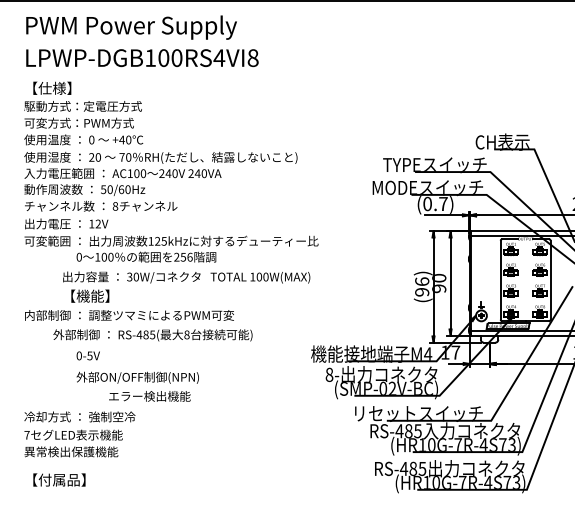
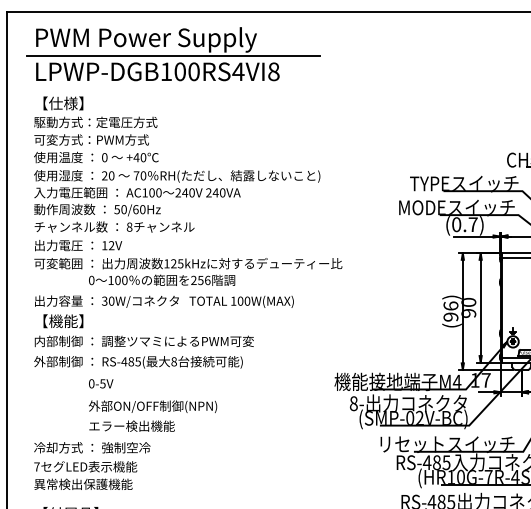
line: (157, 43) -> (173, 56), added
text: (186, 286) -> (164, 311), moved
text: (152, 335) -> (138, 362), moved
text: (149, 396) -> (131, 426), moved

